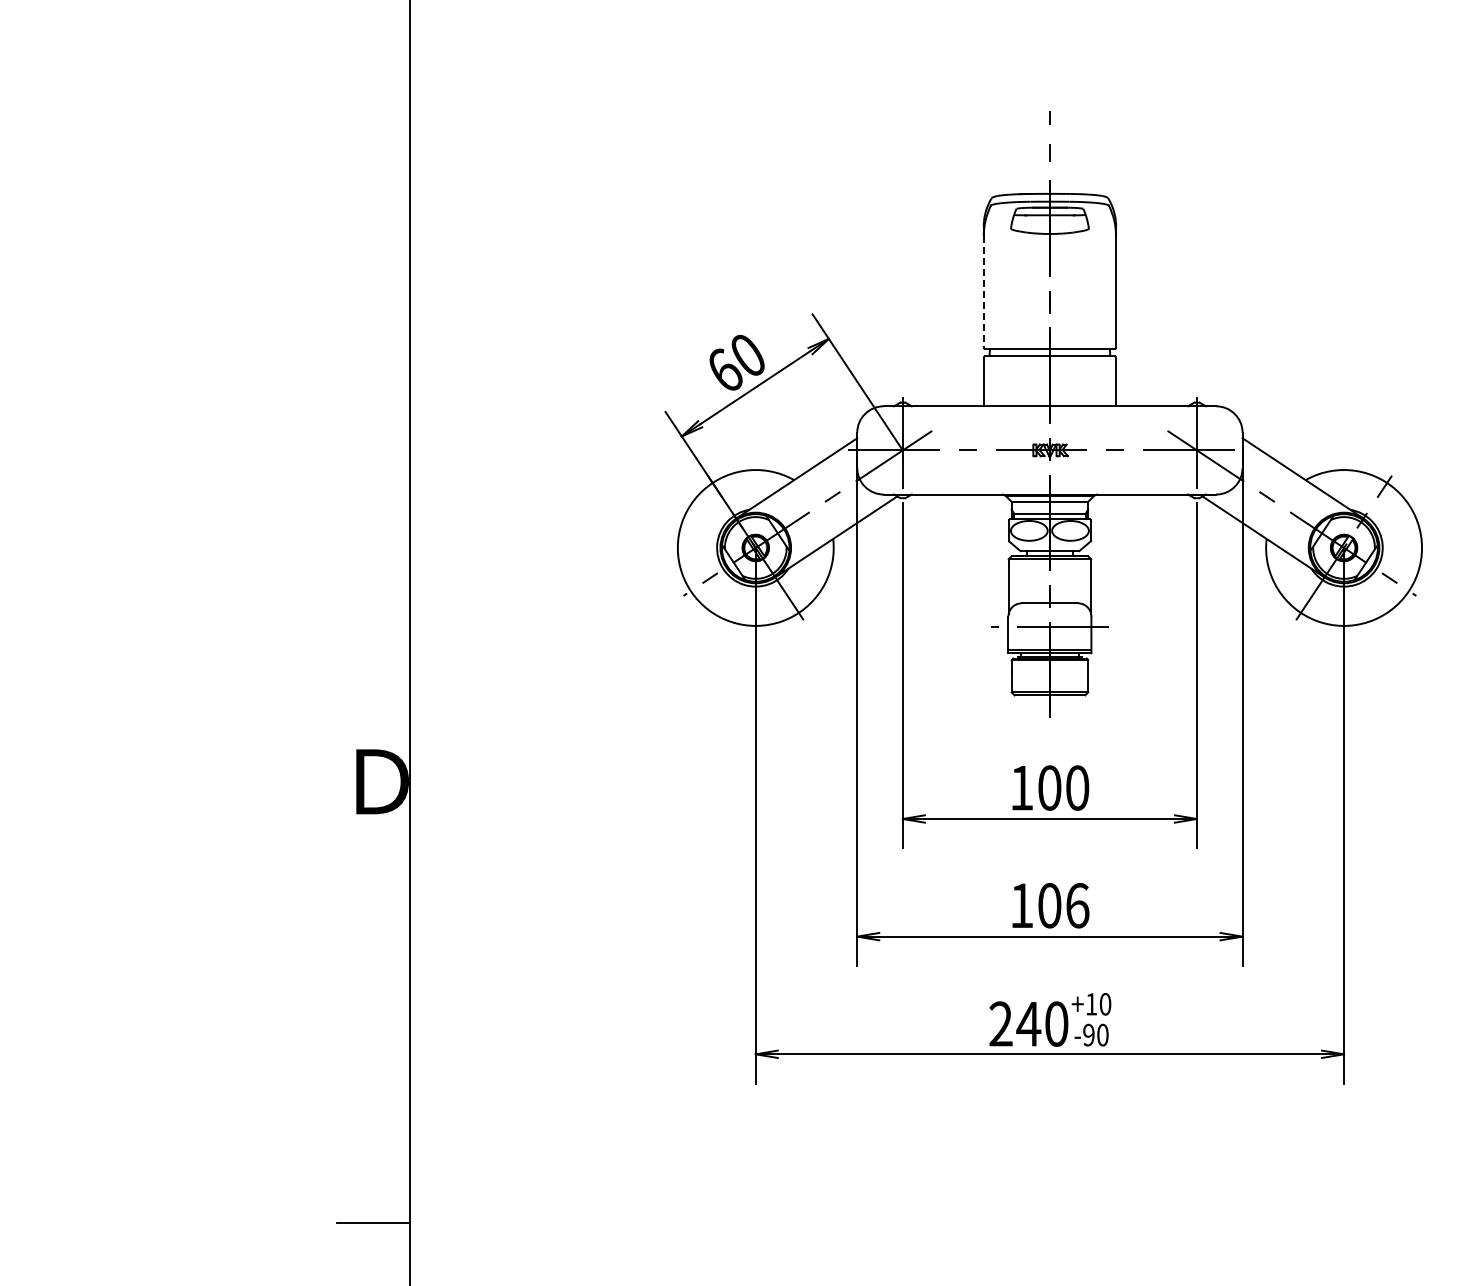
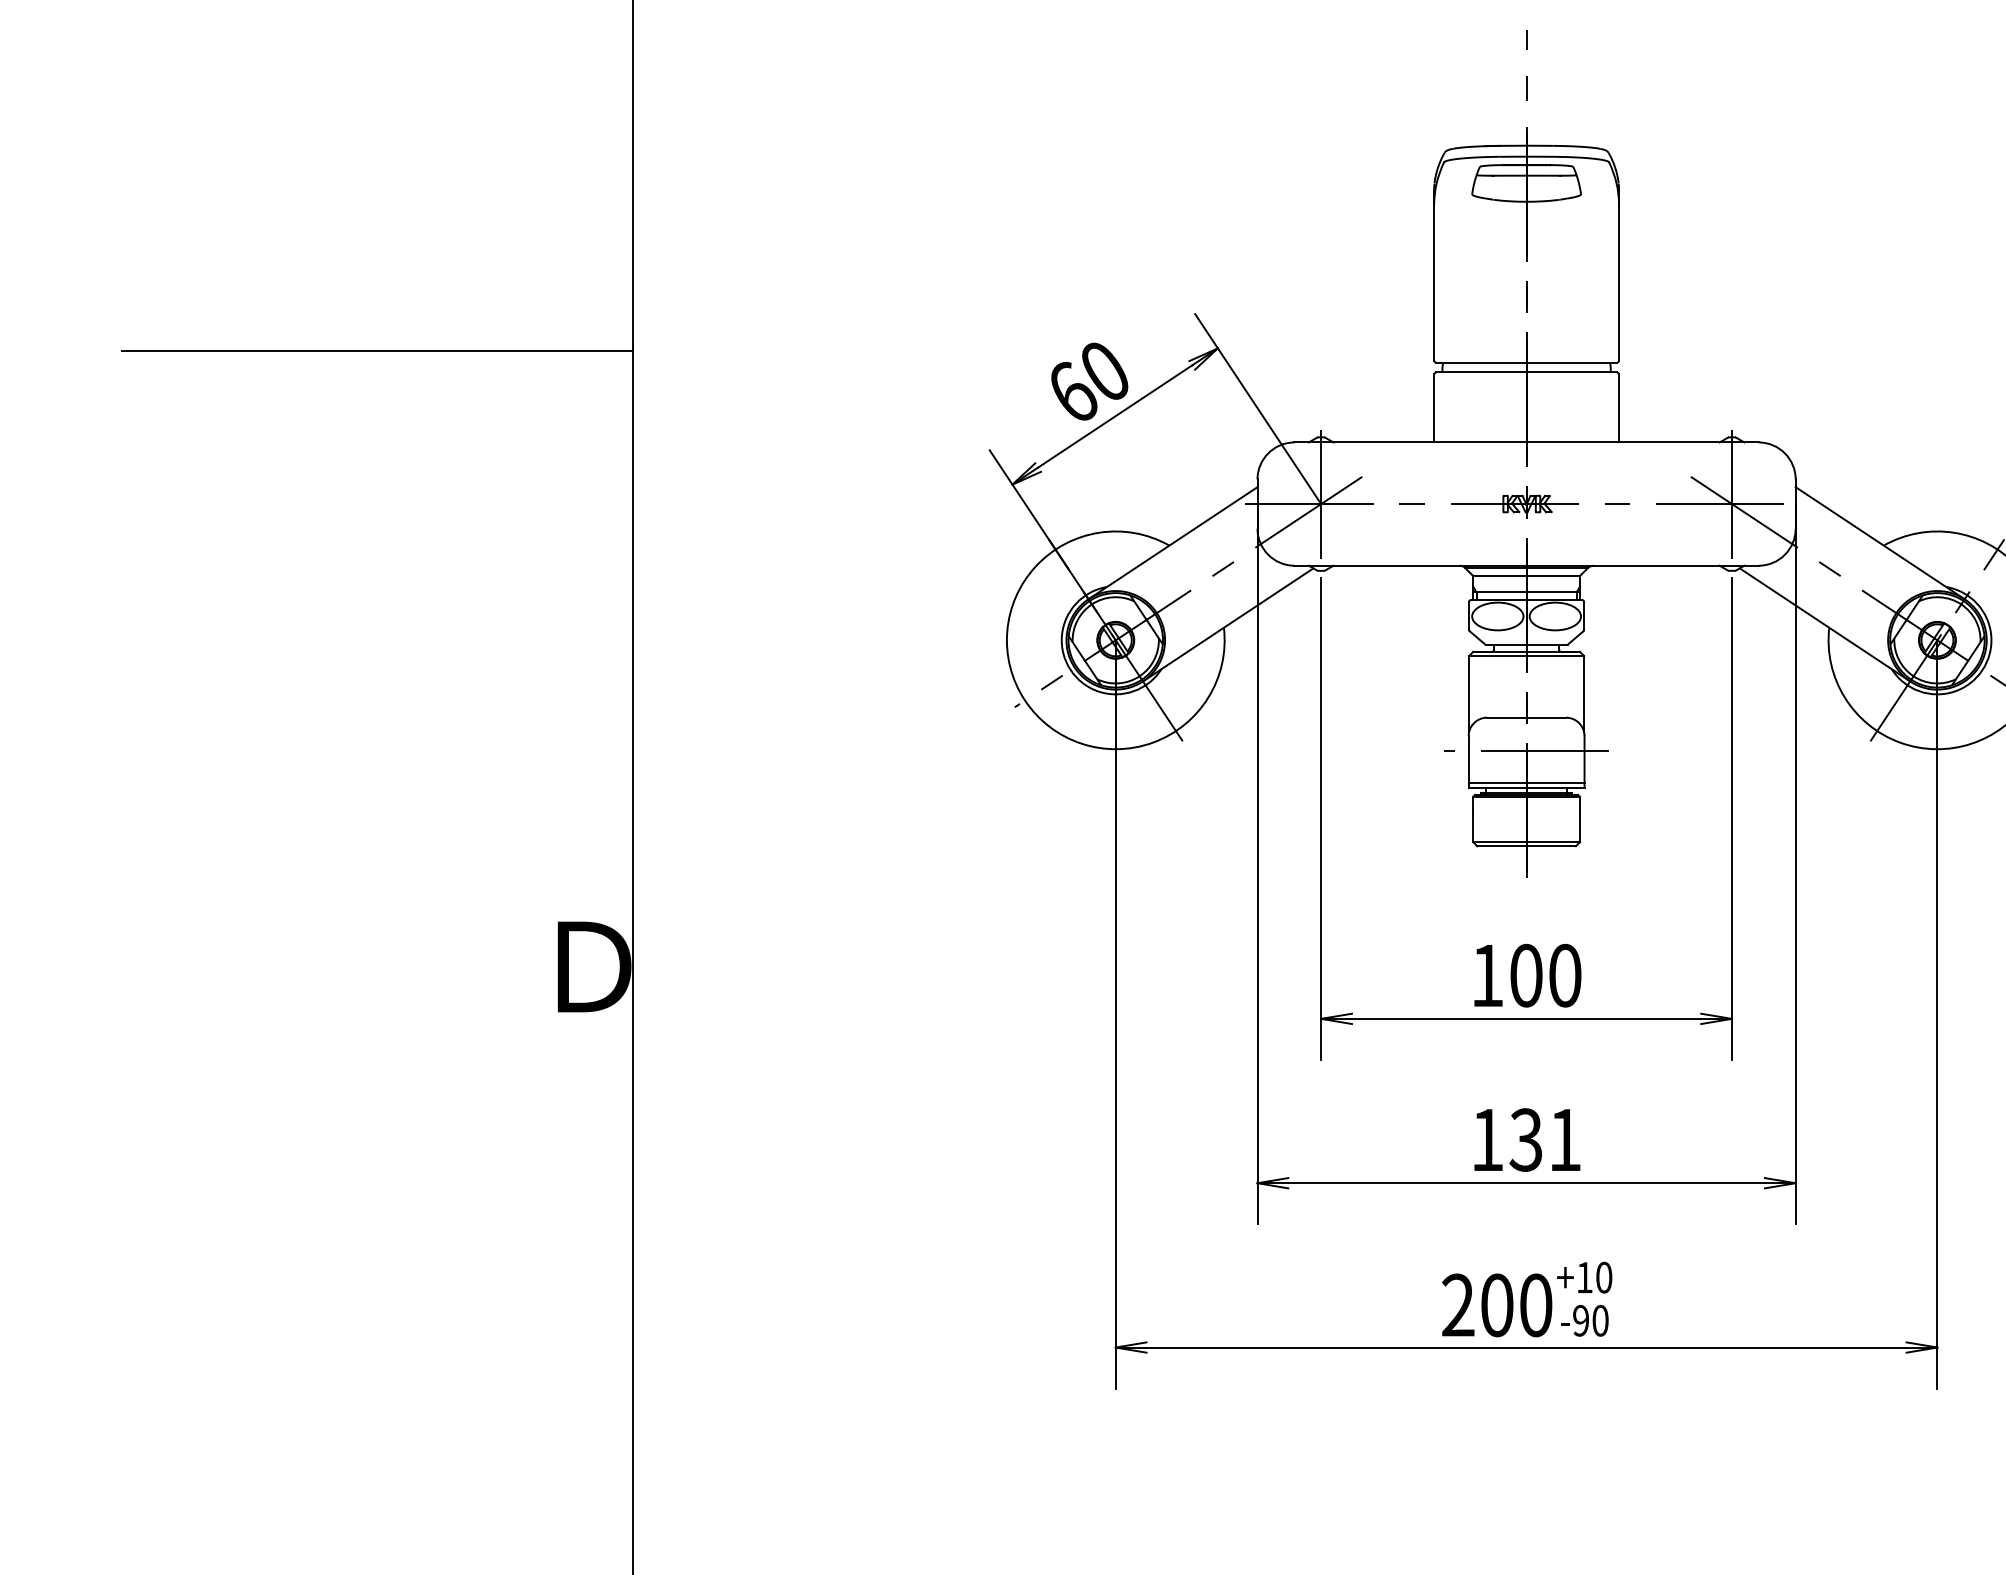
line: (983, 291) -> (1433, 282), dashed -> solid
line: (226, 340) -> (376, 350), added
text: (1063, 905) -> (1545, 1139), 106 -> 131
text: (1028, 1023) -> (1496, 1304), 240 -> 200

